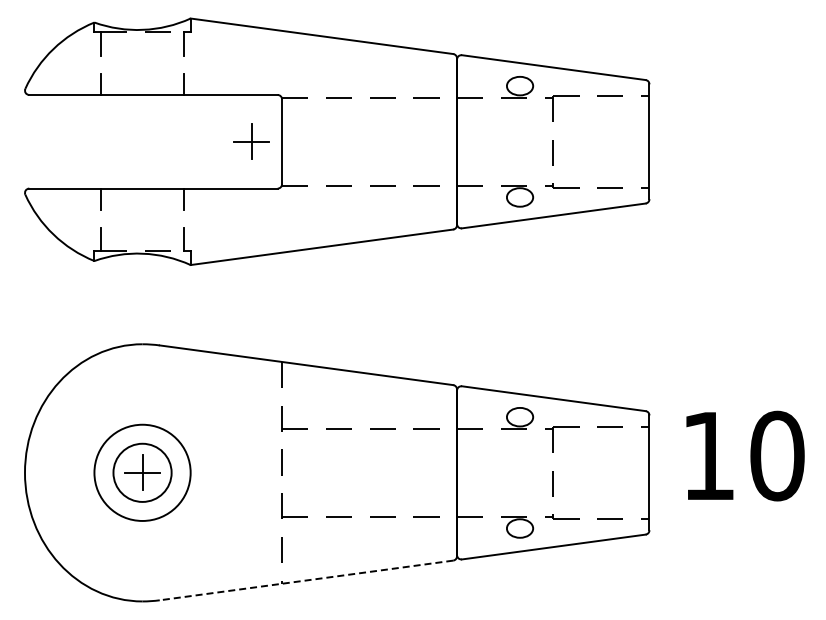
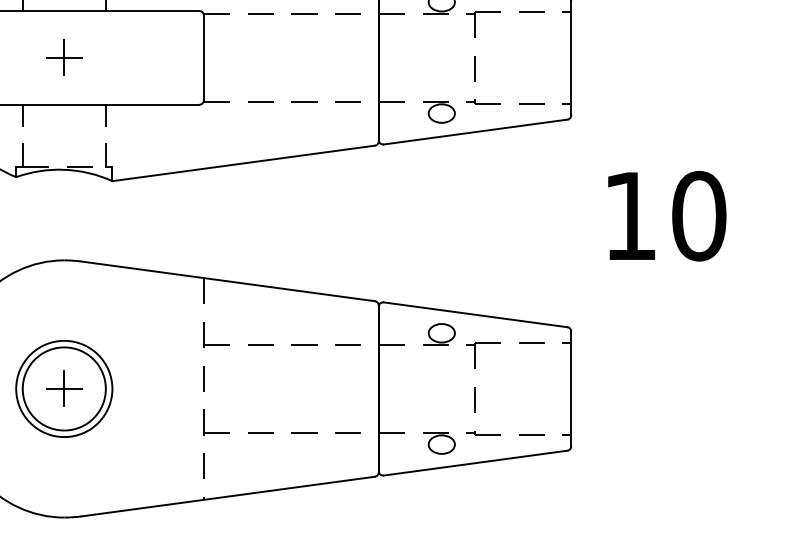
part: (251, 141) -> (64, 57), moved
text: (745, 455) -> (667, 215), moved
circle: (142, 472) -> (64, 388), size x1.43
line: (306, 580) -> (228, 496), dashed -> solid

